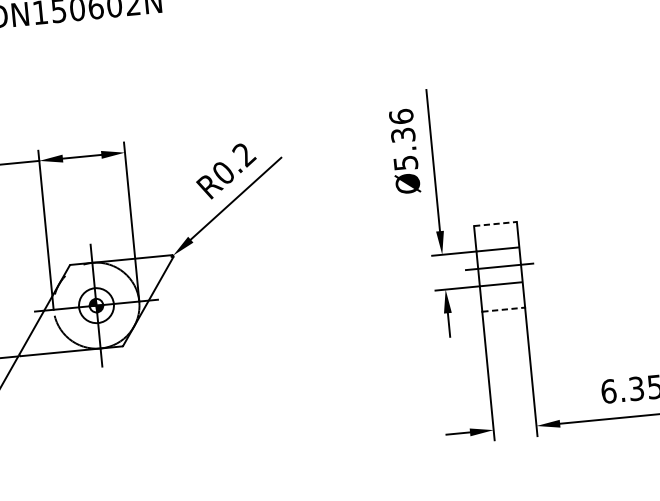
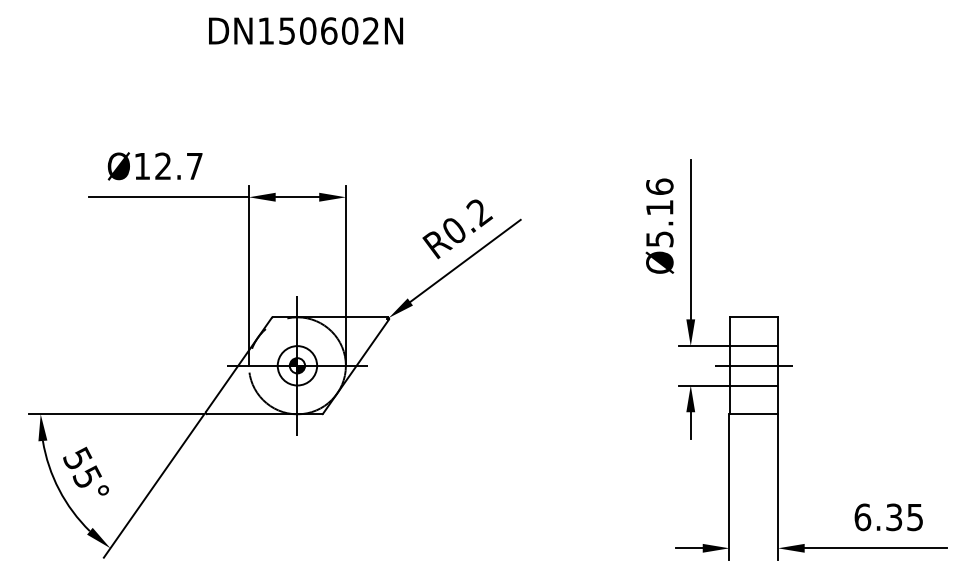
text: (402, 135) -> (659, 207), Ø5.36 -> Ø5.16
line: (496, 224) -> (754, 317), dashed -> solid
line: (504, 309) -> (754, 414), dashed -> solid

